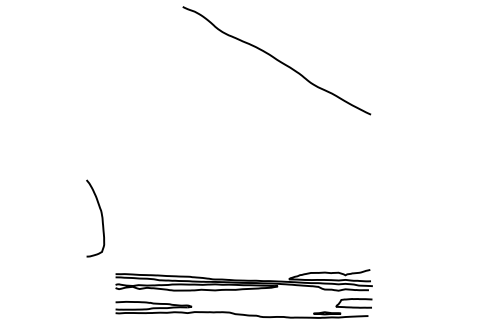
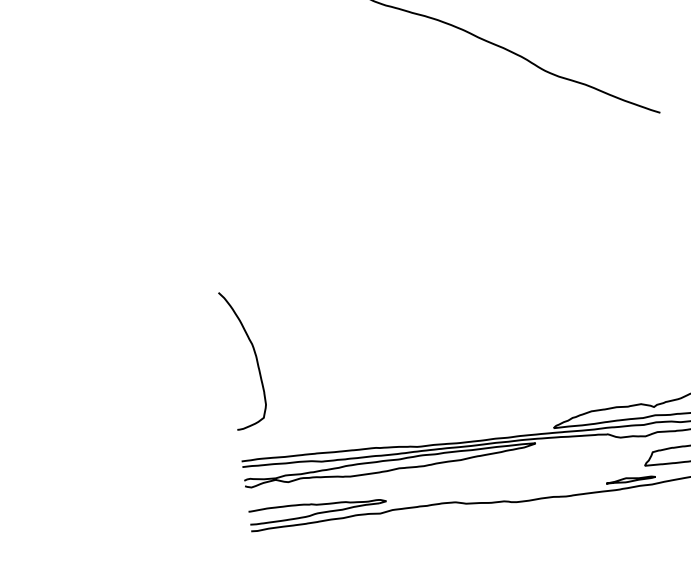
curve: (101, 218) -> (254, 357), moved

